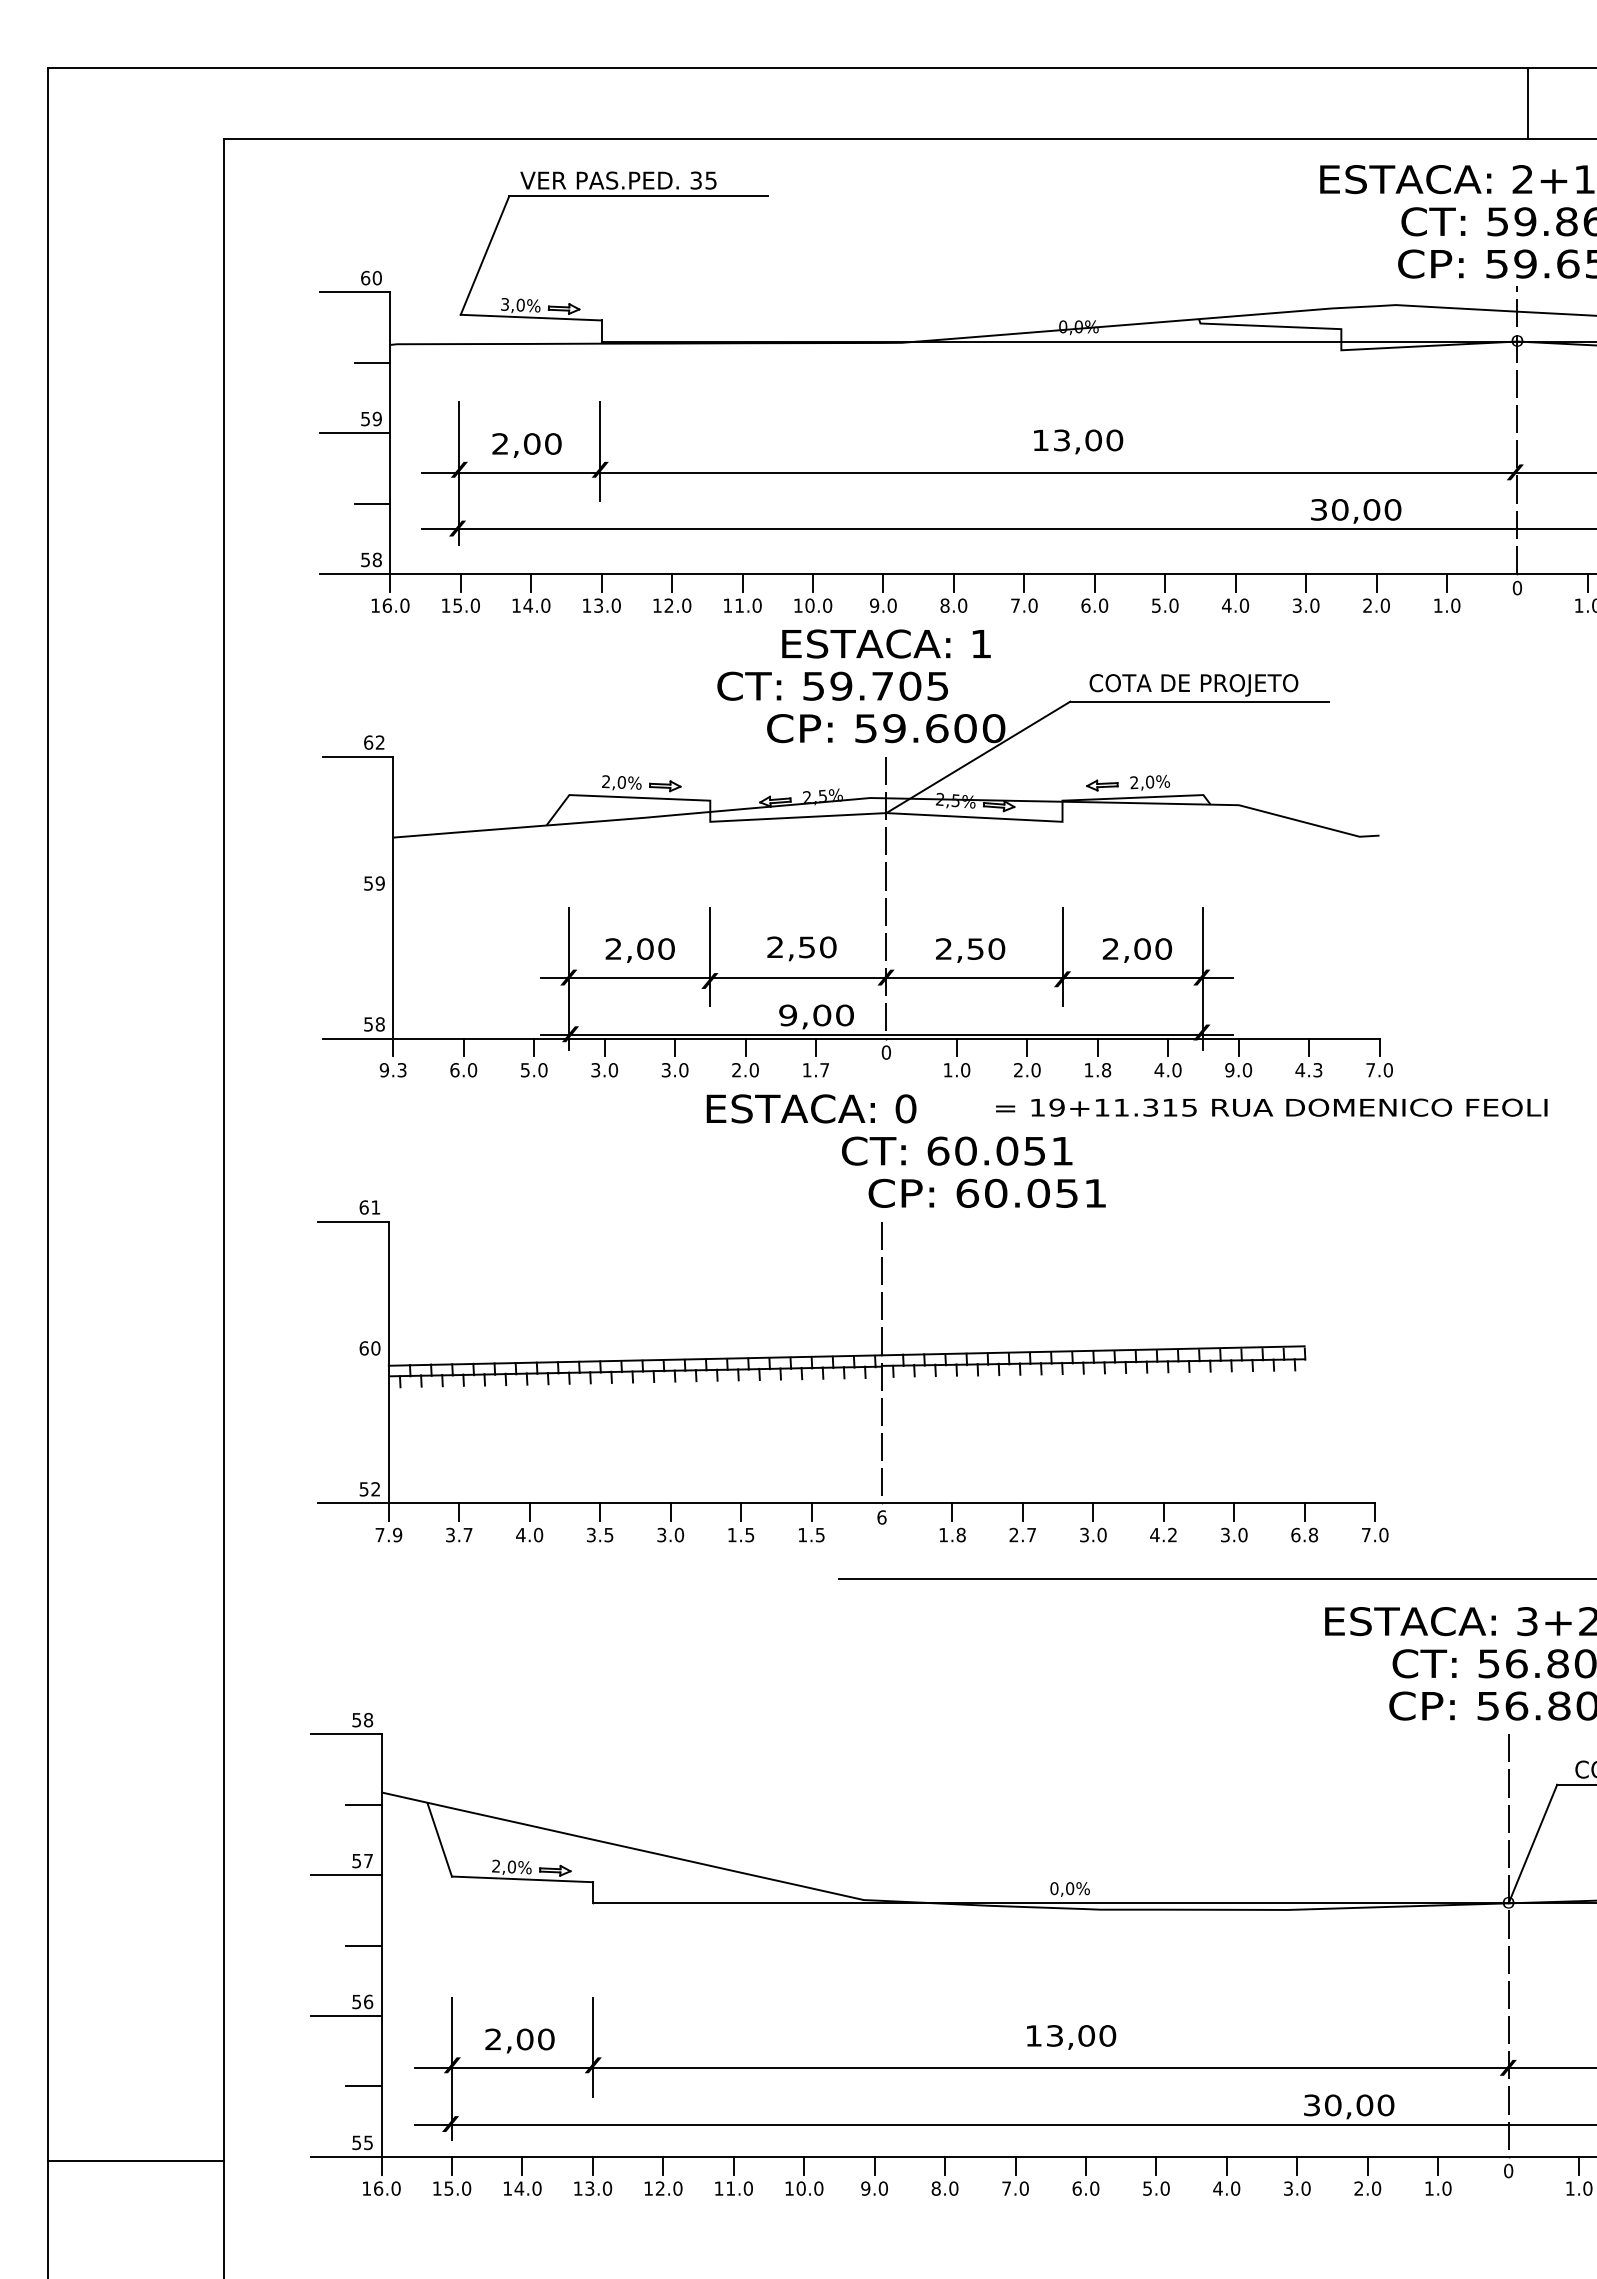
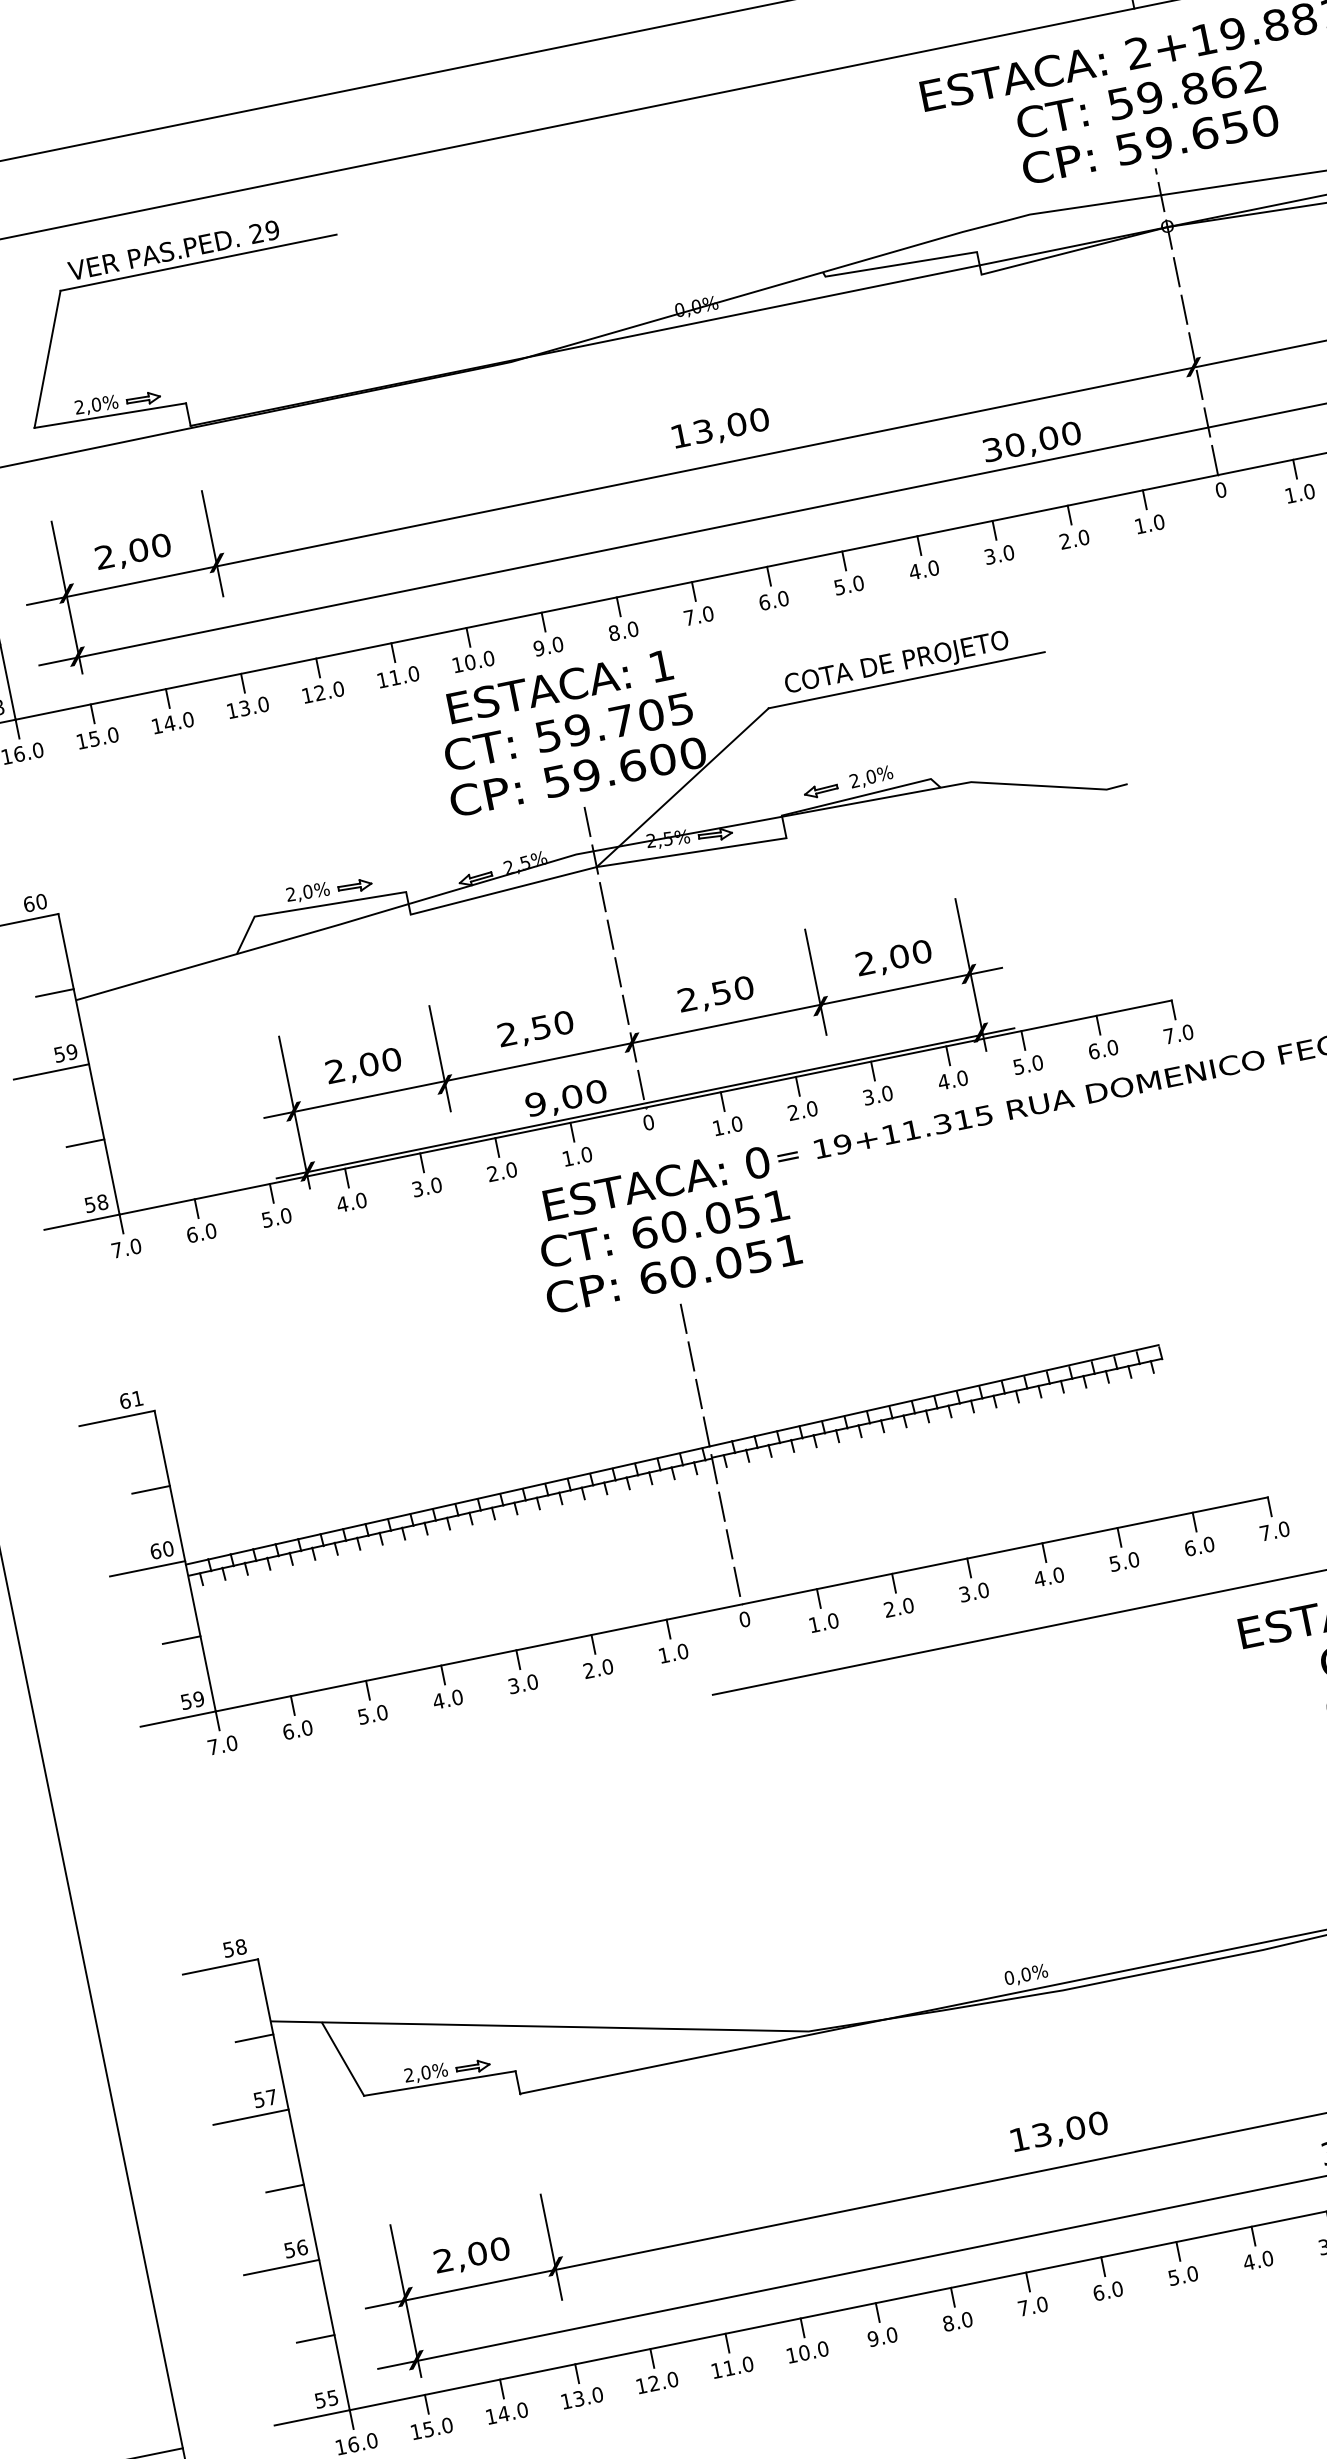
text: (703, 180) -> (264, 231), 35 -> 29
text: (504, 304) -> (78, 407), 3,0% -> 2,0%
text: (832, 685) -> (568, 731), moved
text: (379, 742) -> (40, 901), 62 -> 60
line: (375, 827) -> (54, 993), added
line: (357, 897) -> (50, 1071), added
line: (375, 968) -> (85, 1143), added
text: (392, 1070) -> (125, 1248), 9.3 -> 7.0
text: (595, 1070) -> (342, 1204), 3.0 -> 4.0
text: (824, 1070) -> (586, 1155), 1.7 -> 1.0
text: (1097, 1070) -> (877, 1095), 1.8 -> 3.0
text: (1229, 1070) -> (1018, 1067), 9.0 -> 5.0
text: (1308, 1070) -> (1102, 1050), 4.3 -> 6.0
text: (811, 1108) -> (656, 1183), moved
text: (957, 1150) -> (664, 1228), moved
text: (986, 1192) -> (672, 1273), moved
line: (370, 1292) -> (150, 1490), added
line: (353, 1362) -> (147, 1568), added
line: (370, 1432) -> (180, 1639), added
text: (375, 1489) -> (198, 1699), 52 -> 59
text: (881, 1517) -> (744, 1619), 6 -> 0
text: (459, 1534) -> (297, 1729), 3.7 -> 6.0
text: (599, 1534) -> (447, 1698), 3.5 -> 4.0
text: (740, 1534) -> (597, 1668), 1.5 -> 2.0
text: (819, 1534) -> (681, 1651), 1.5 -> 1.0
text: (1031, 1534) -> (908, 1605), 2.7 -> 2.0
text: (1172, 1534) -> (1058, 1574), 4.2 -> 4.0
text: (1225, 1534) -> (1115, 1563), 3.0 -> 5.0
text: (1313, 1534) -> (1208, 1543), 6.8 -> 6.0
text: (397, 1535) -> (231, 1743), 7.9 -> 7.0
text: (520, 1535) -> (363, 1717), 4.0 -> 5.0
text: (960, 1535) -> (832, 1621), 1.8 -> 1.0

